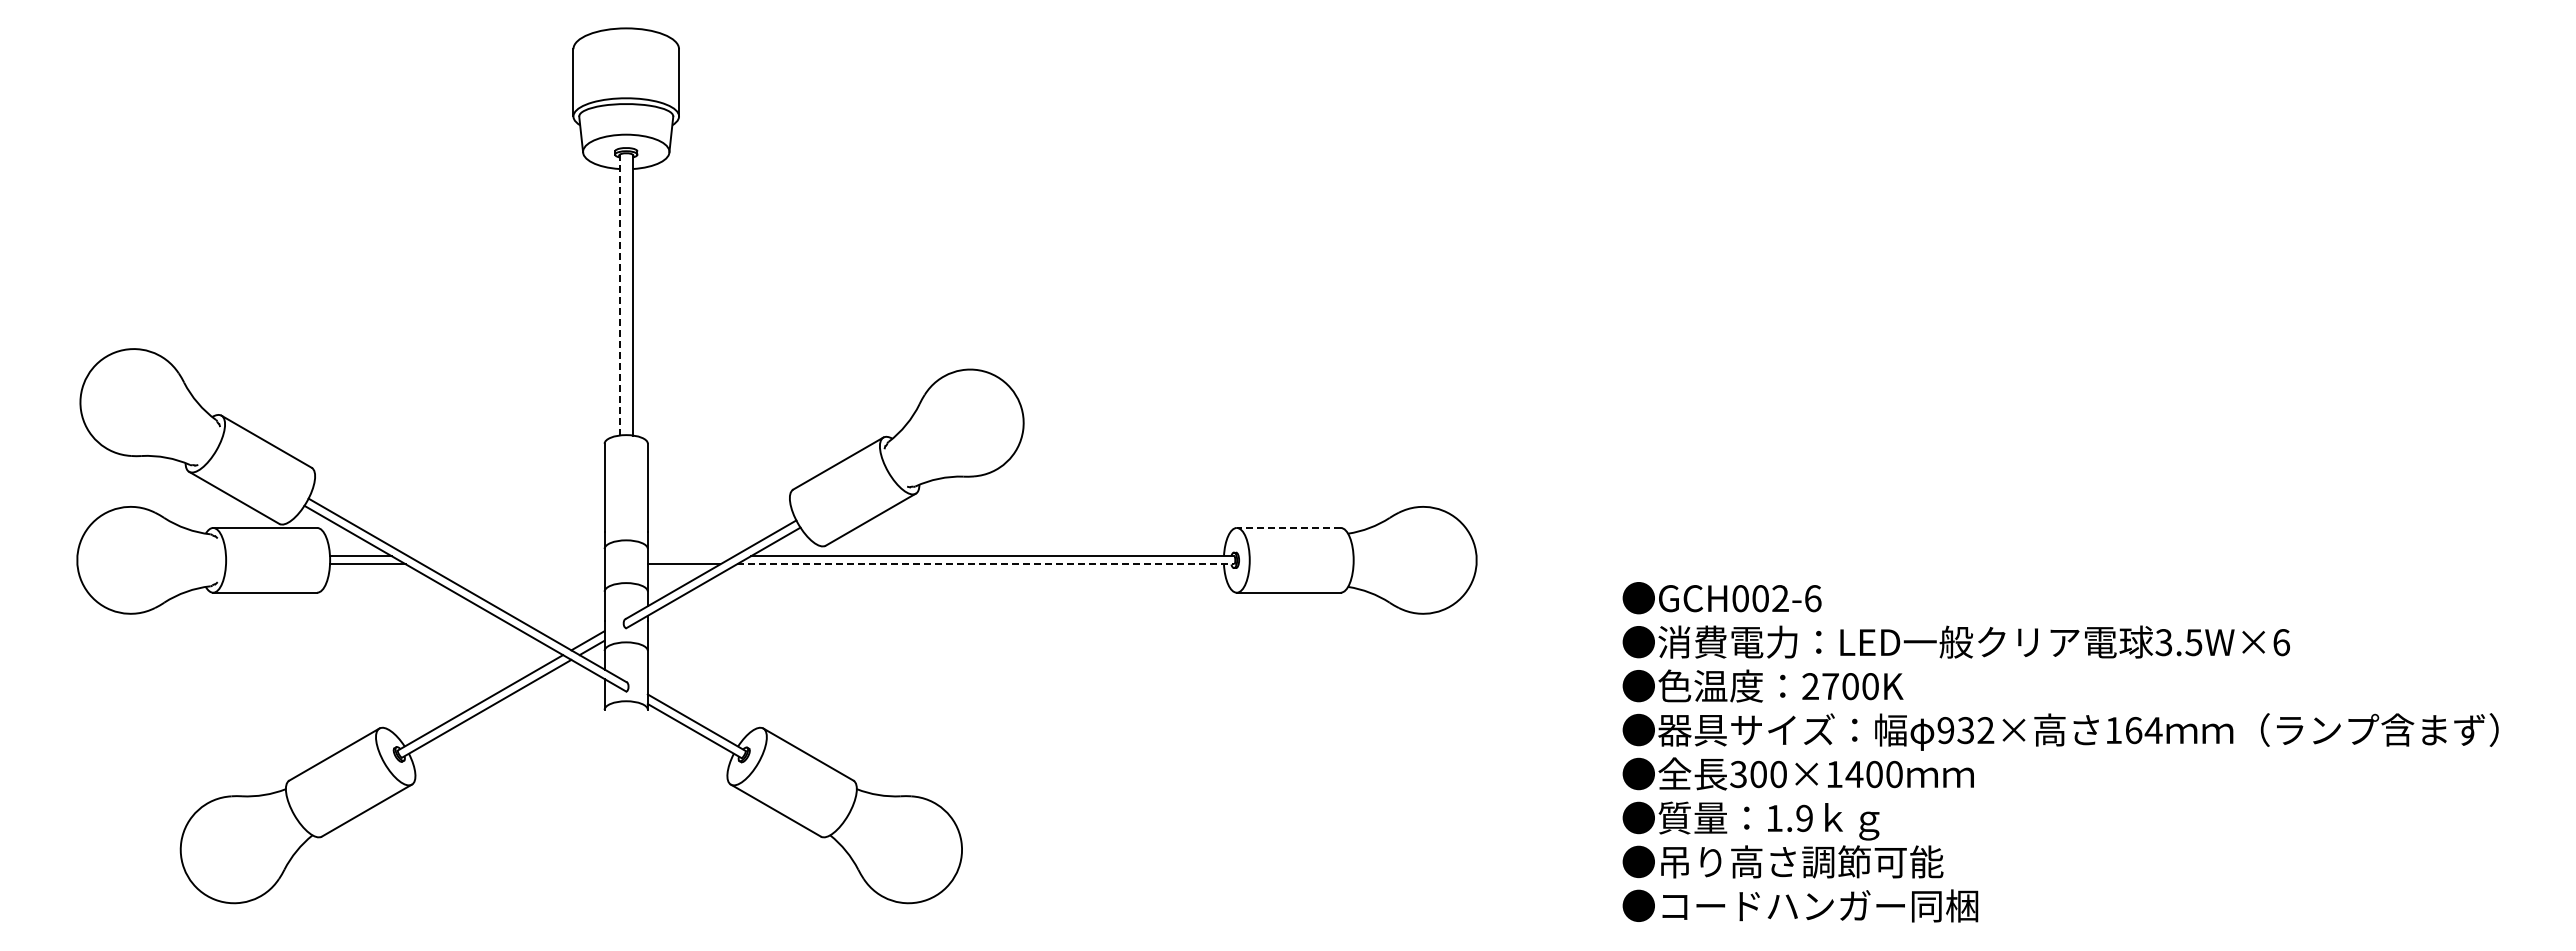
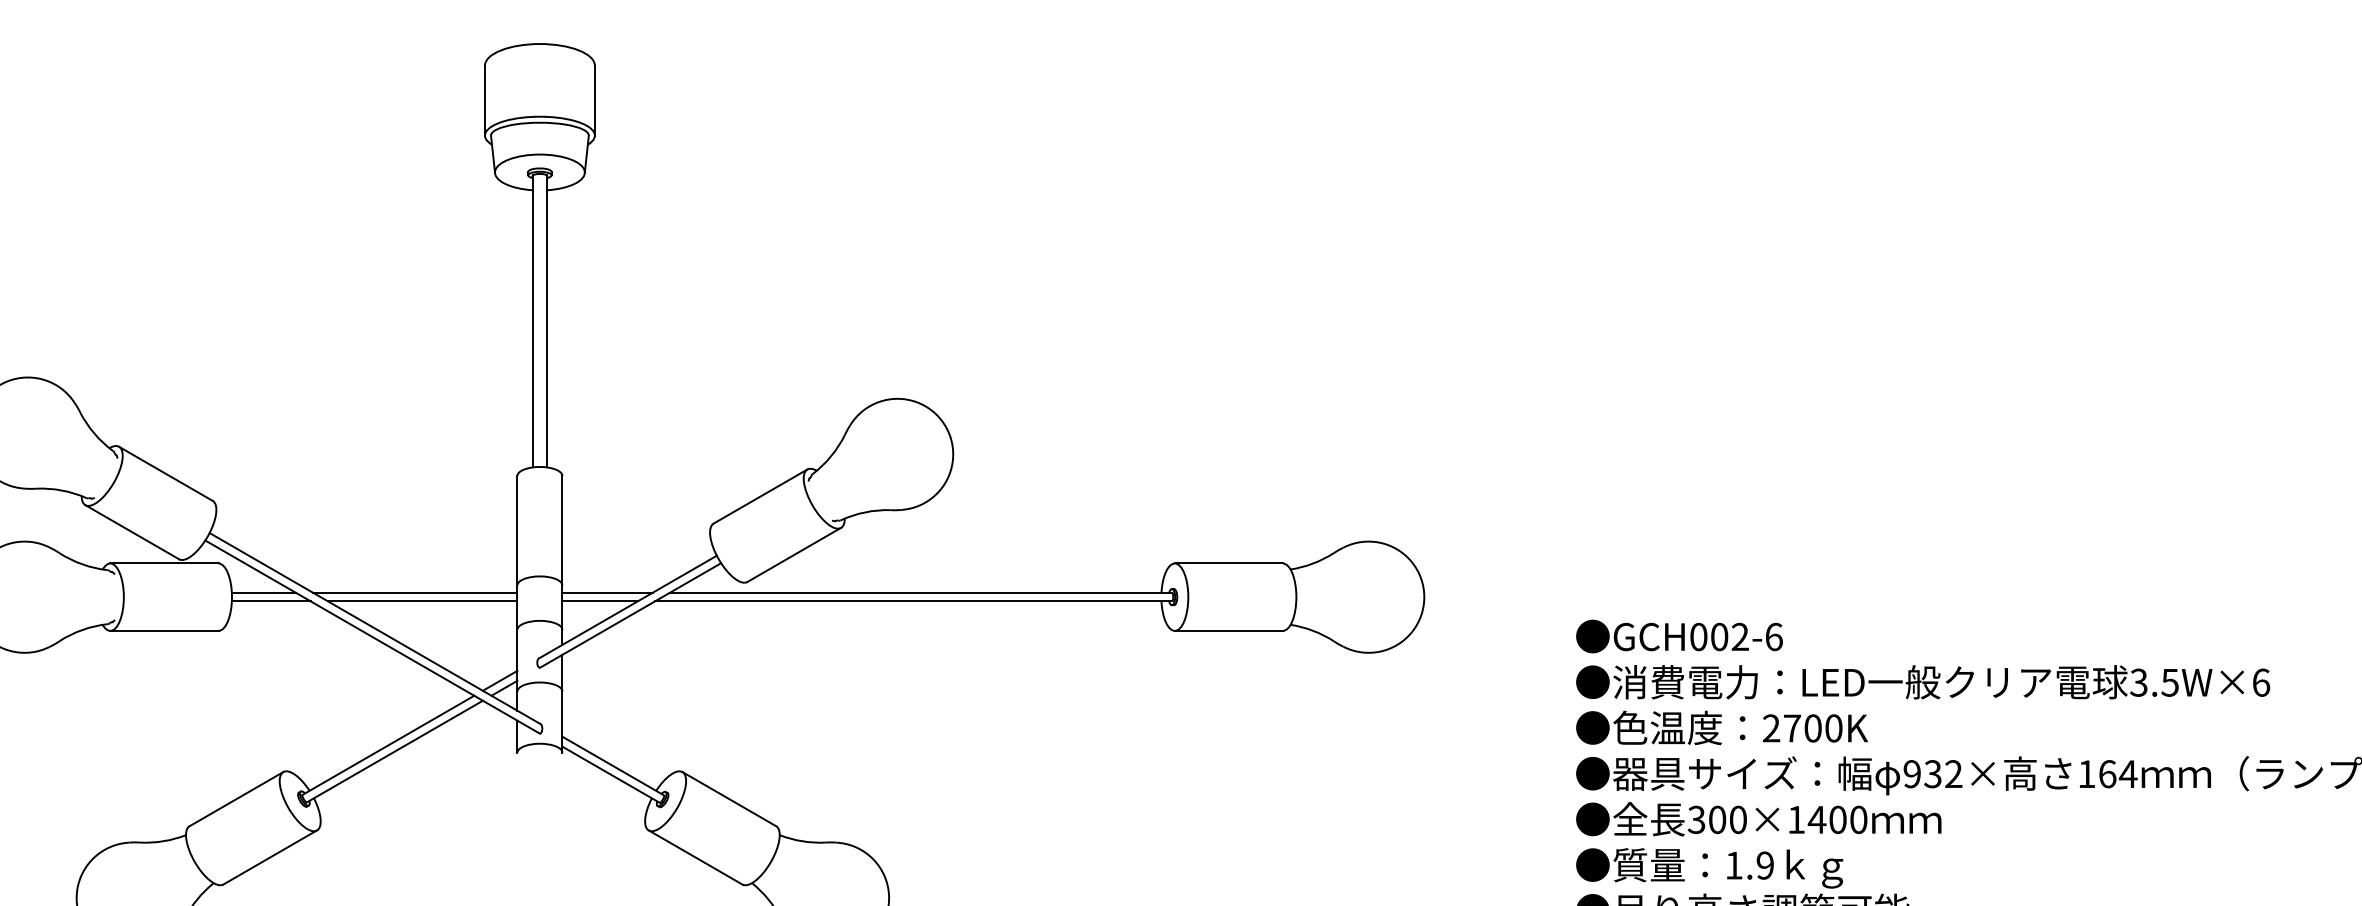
line: (619, 294) -> (532, 320), dashed -> solid
line: (1288, 527) -> (1228, 563), dashed -> solid
line: (506, 556) -> (415, 593), added
line: (690, 556) -> (606, 593), added
line: (513, 564) -> (422, 601), added
line: (985, 564) -> (913, 601), dashed -> solid

